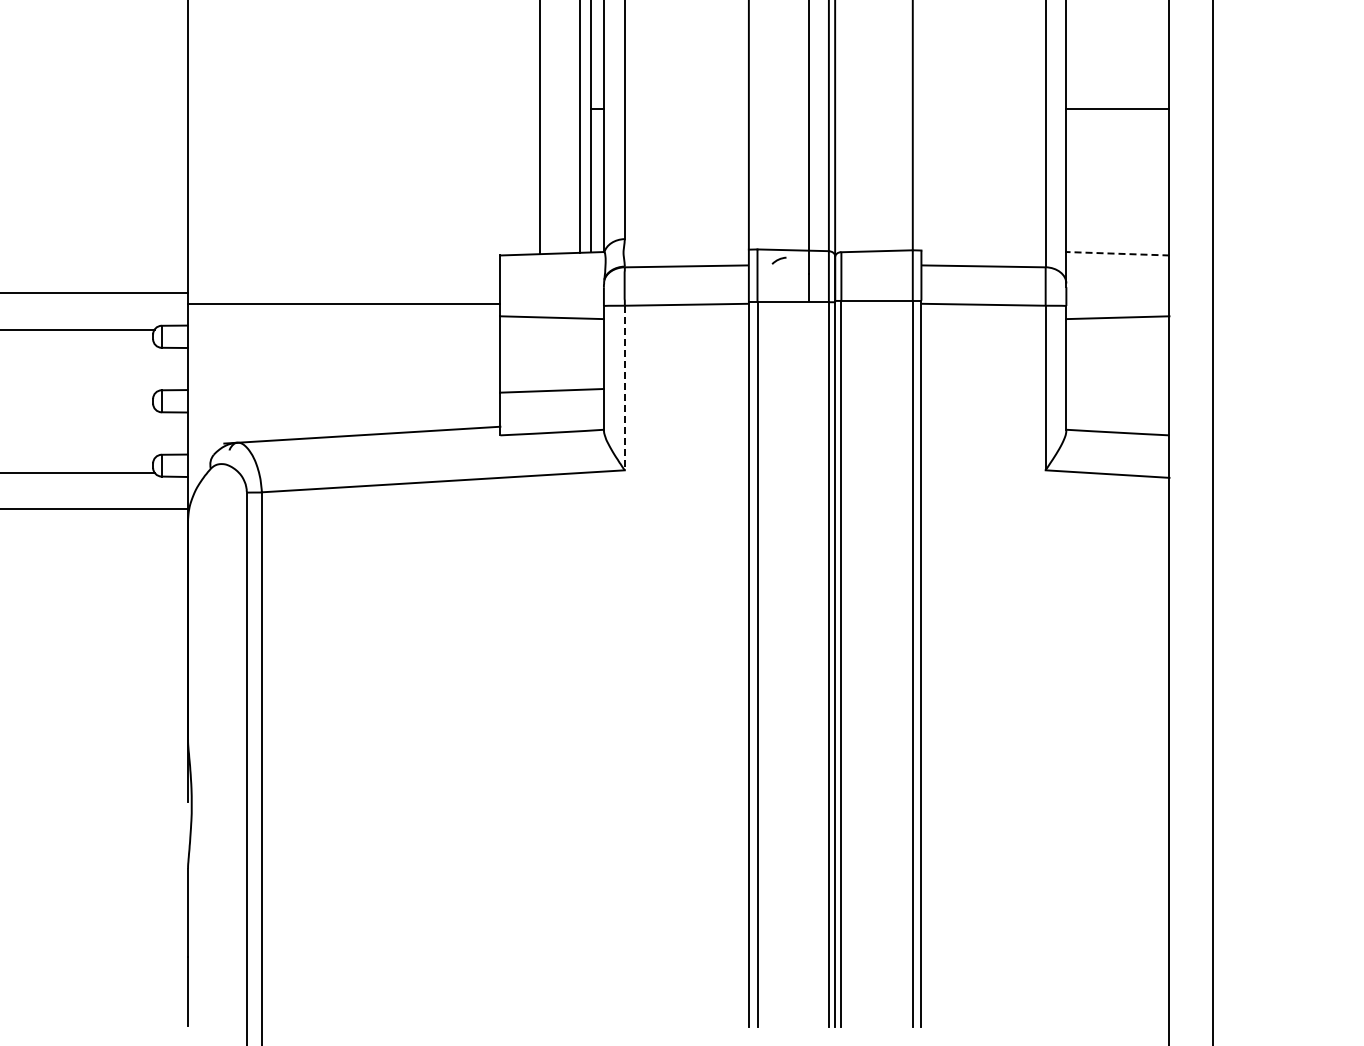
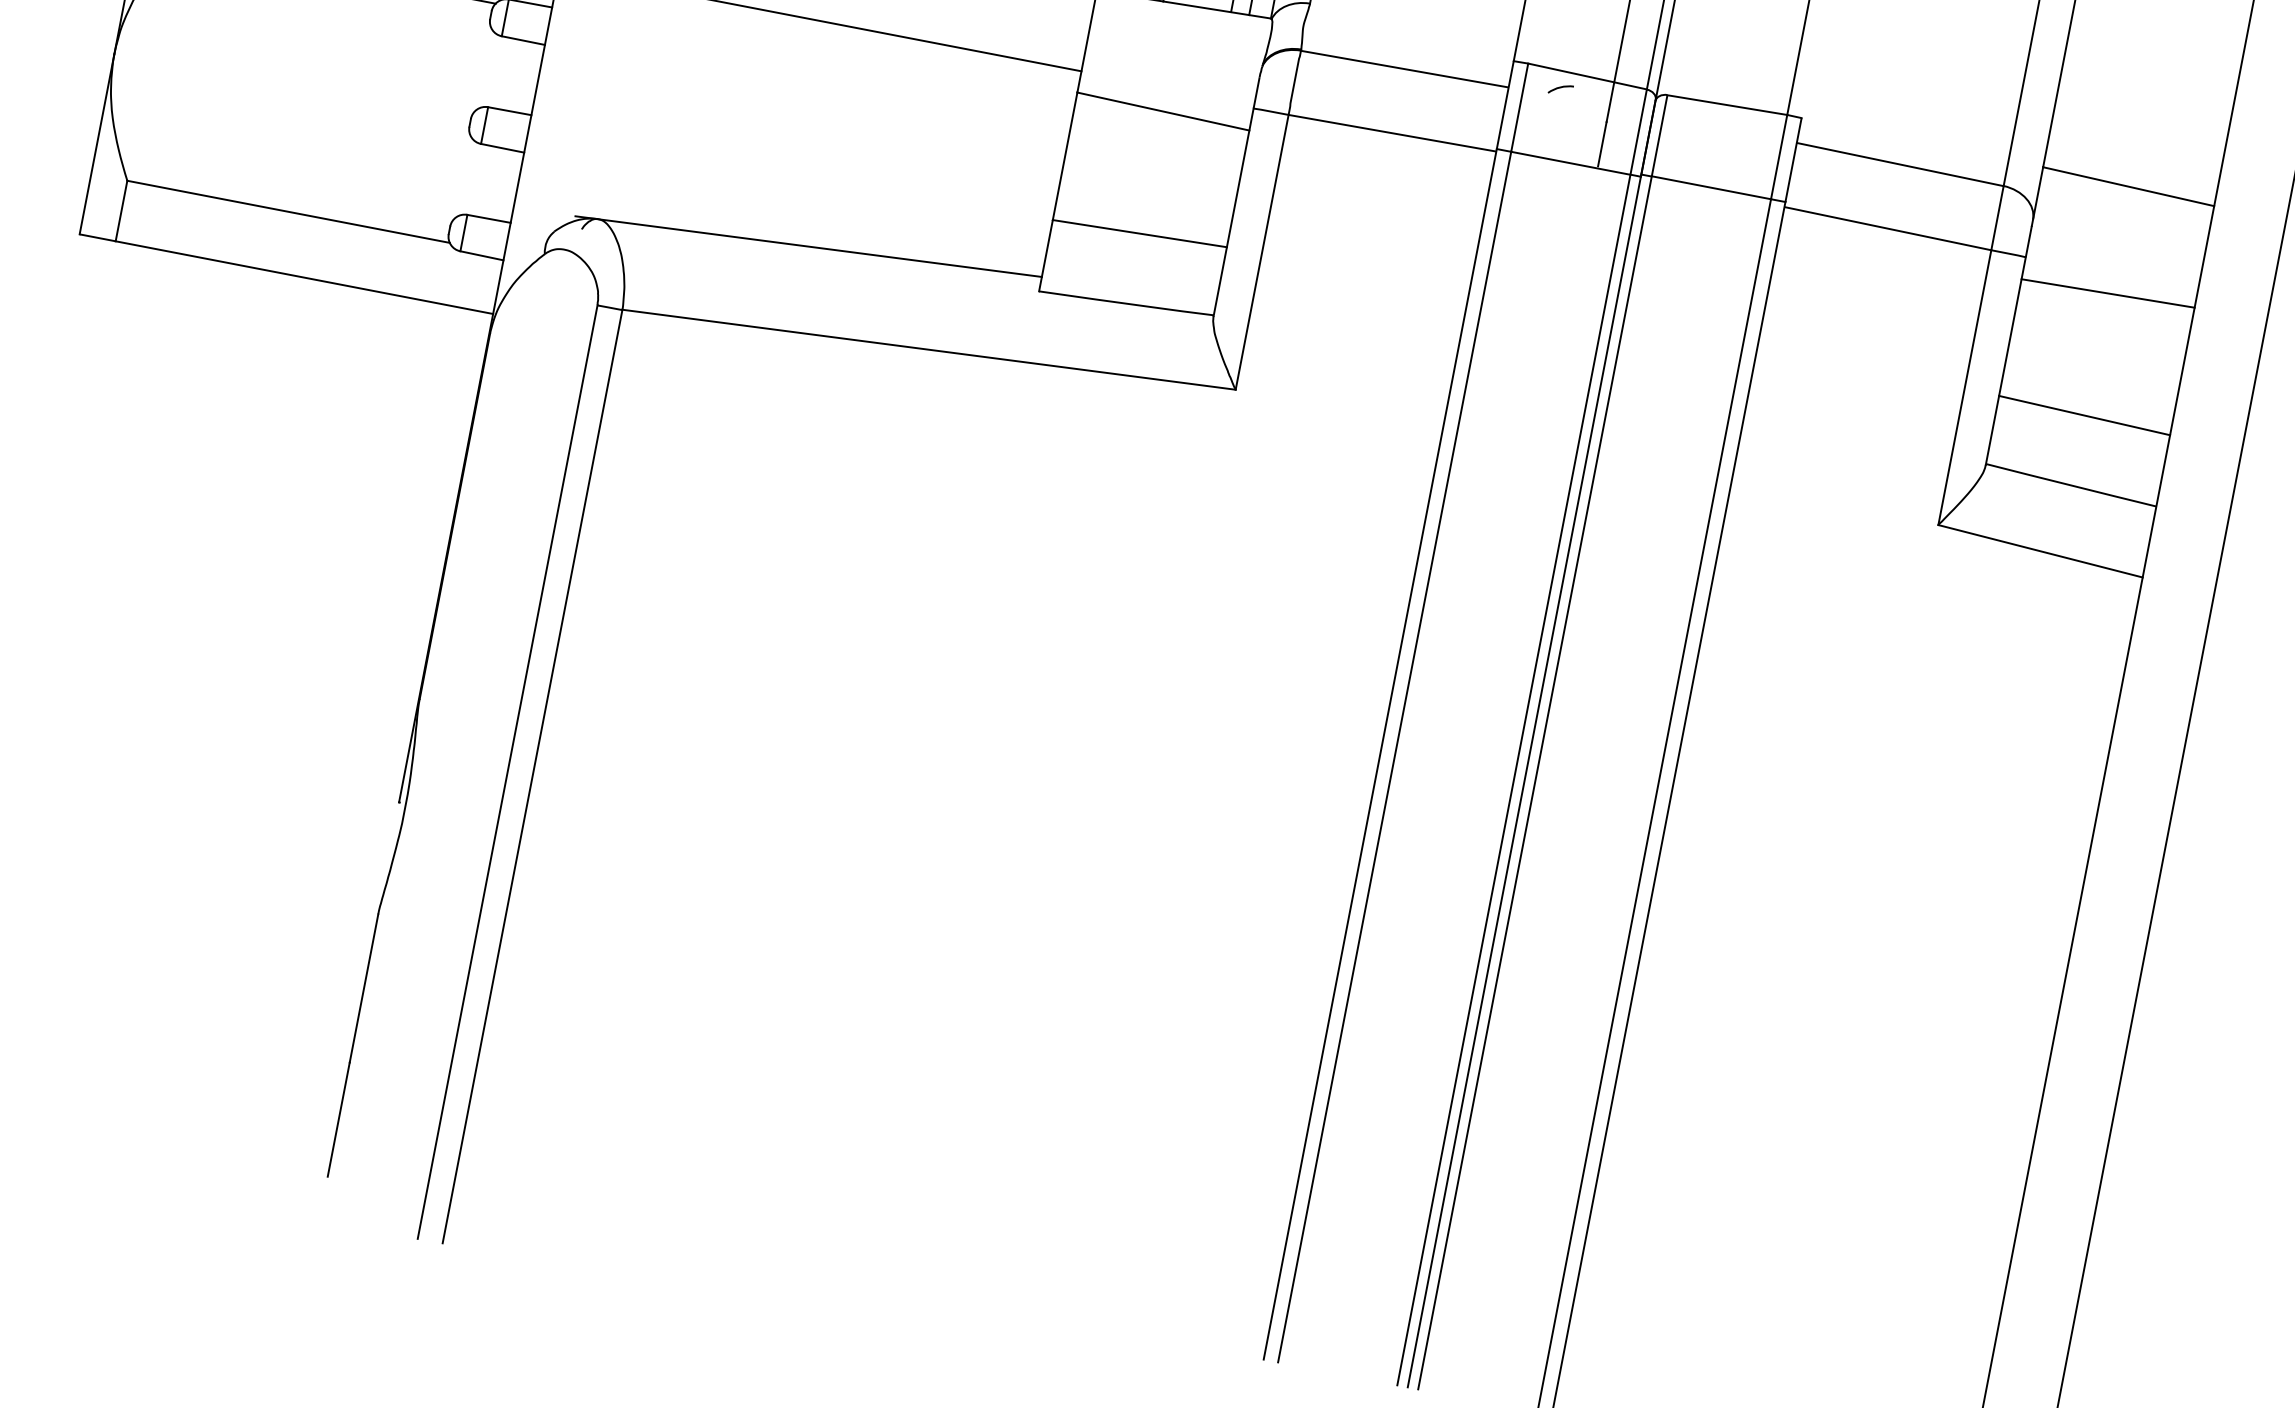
line: (1117, 253) -> (2128, 186), dashed -> solid
line: (624, 388) -> (1261, 253), dashed -> solid
line: (1117, 390) -> (2084, 414), added

